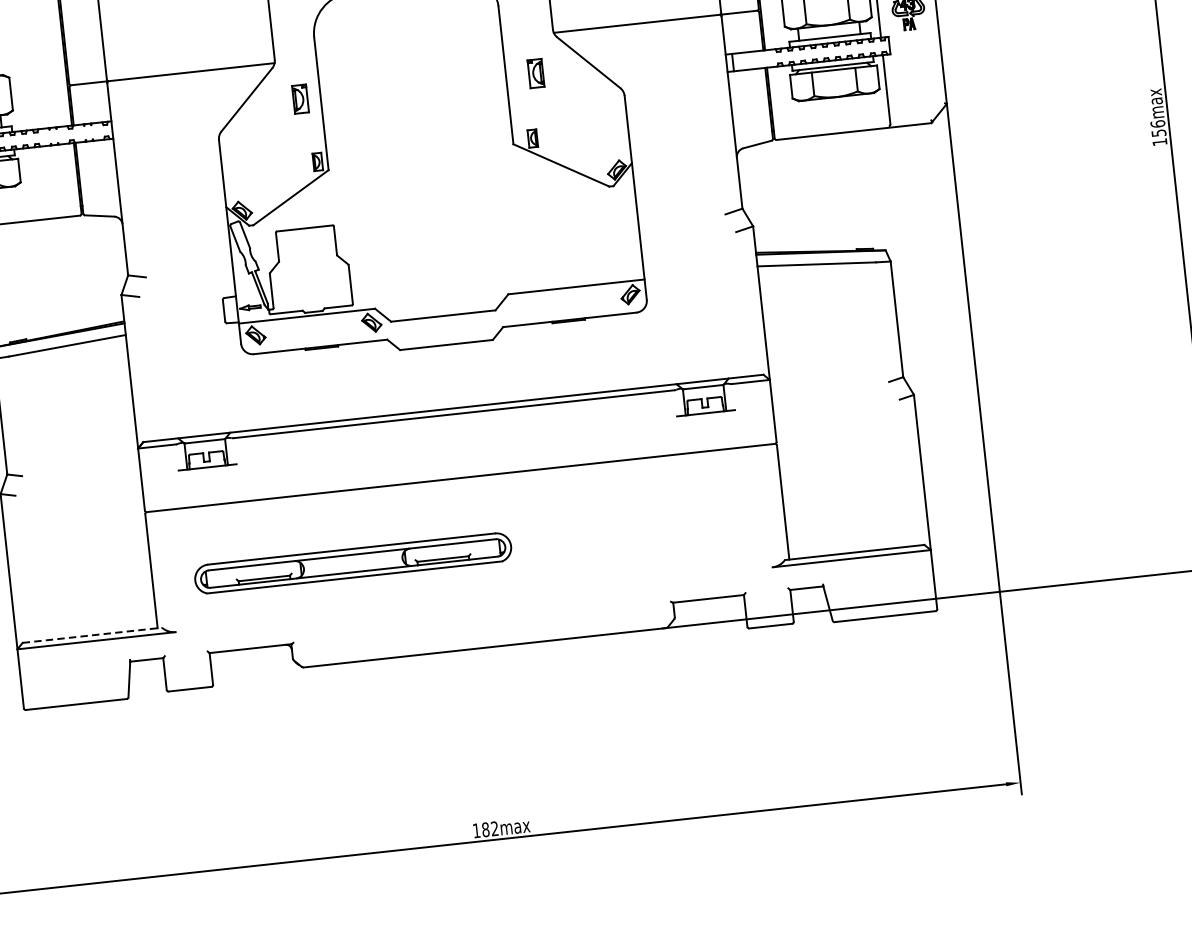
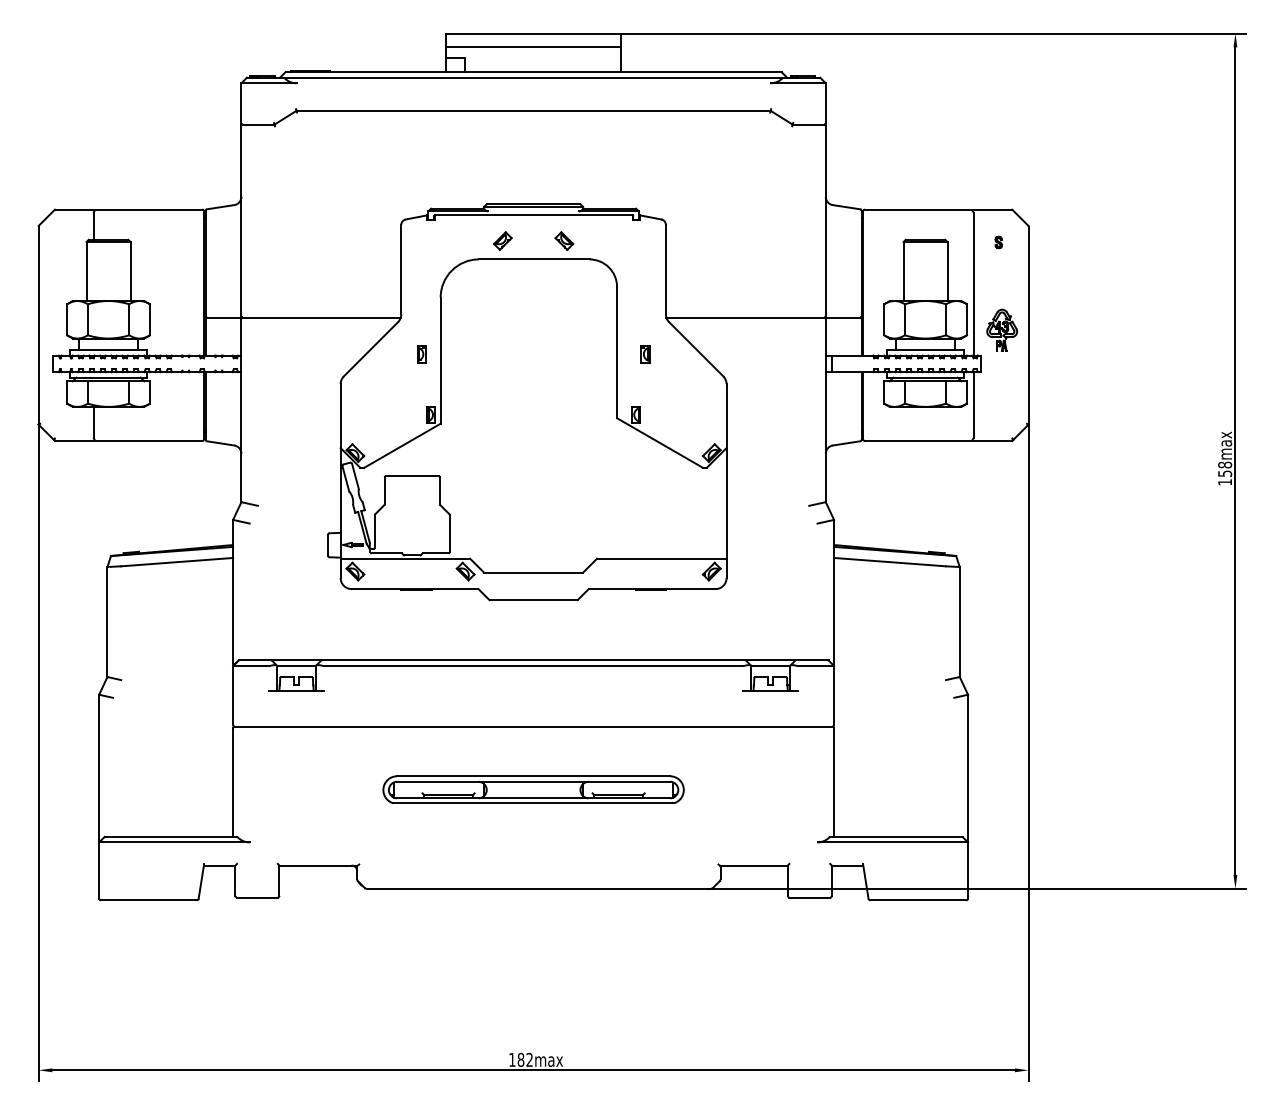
part: (536, 74) -> (645, 354), size x0.62
part: (300, 99) -> (421, 354), size x0.62
text: (1157, 123) -> (1224, 464), 156max -> 158max
part: (353, 562) -> (533, 789), moved
line: (92, 634) -> (171, 836), dashed -> solid

